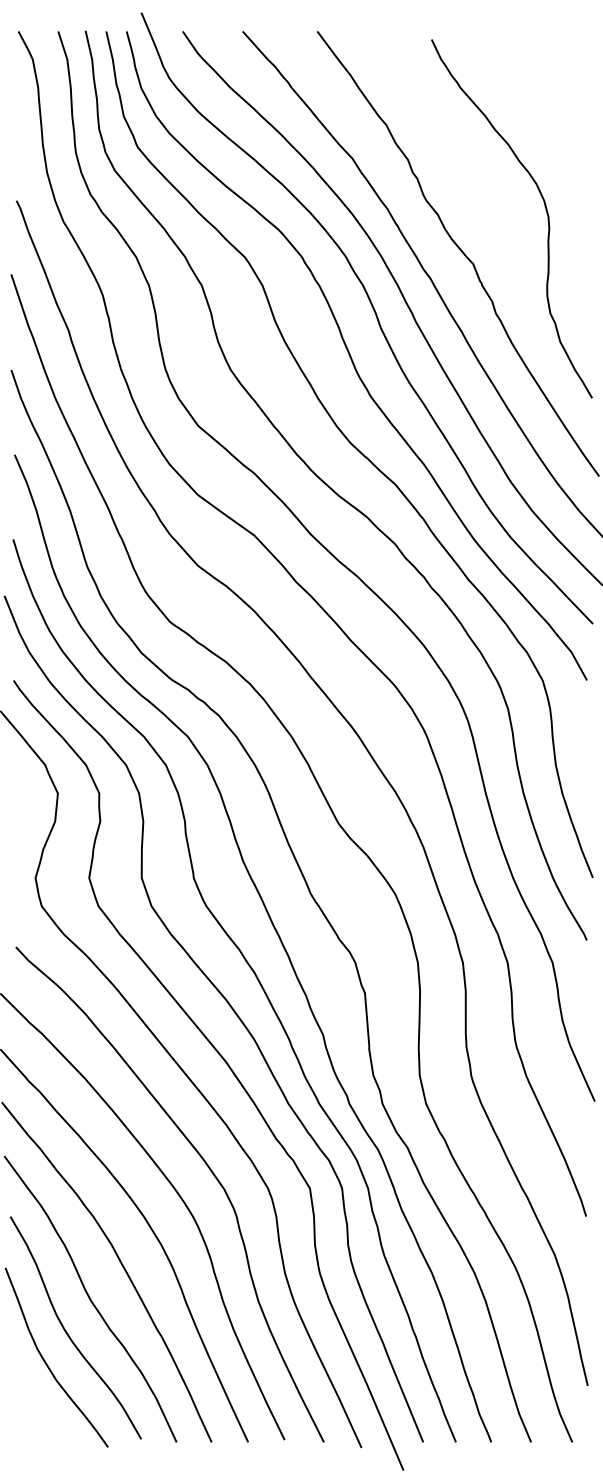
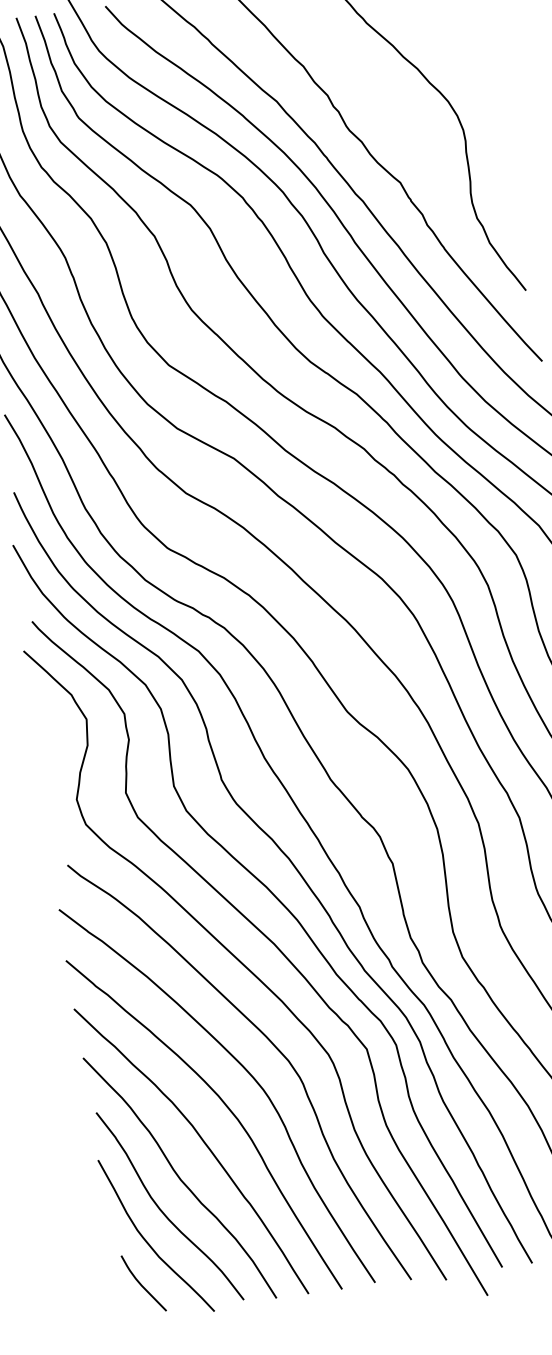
curve: (34, 1408) -> (142, 1285), added

